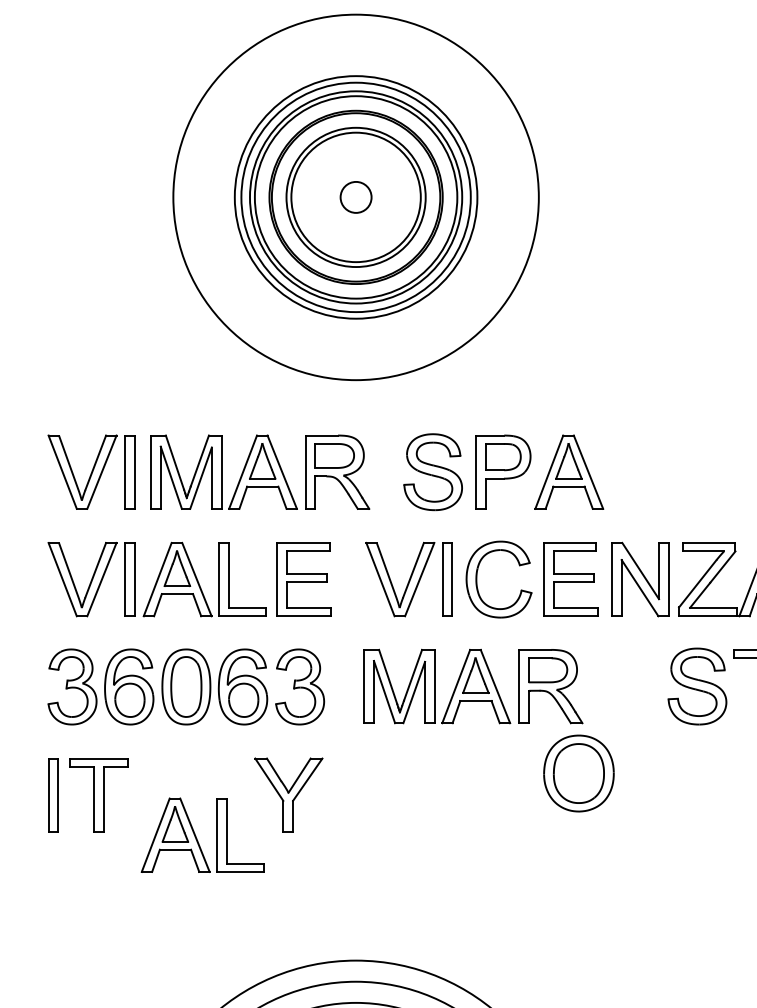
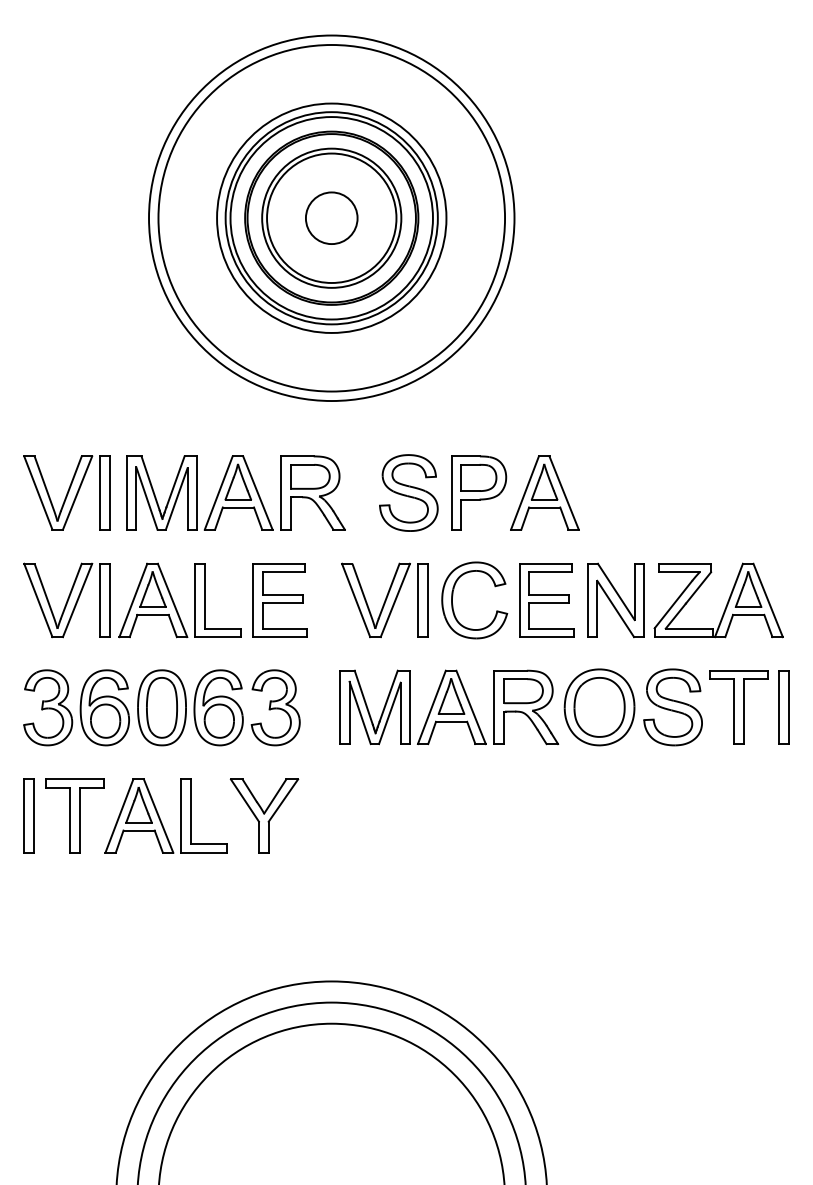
circle: (355, 197) -> (331, 218), size x1.43
circle: (355, 197) -> (331, 218), size x1.67
part: (578, 773) -> (599, 707), moved
part: (201, 834) -> (165, 815), moved

